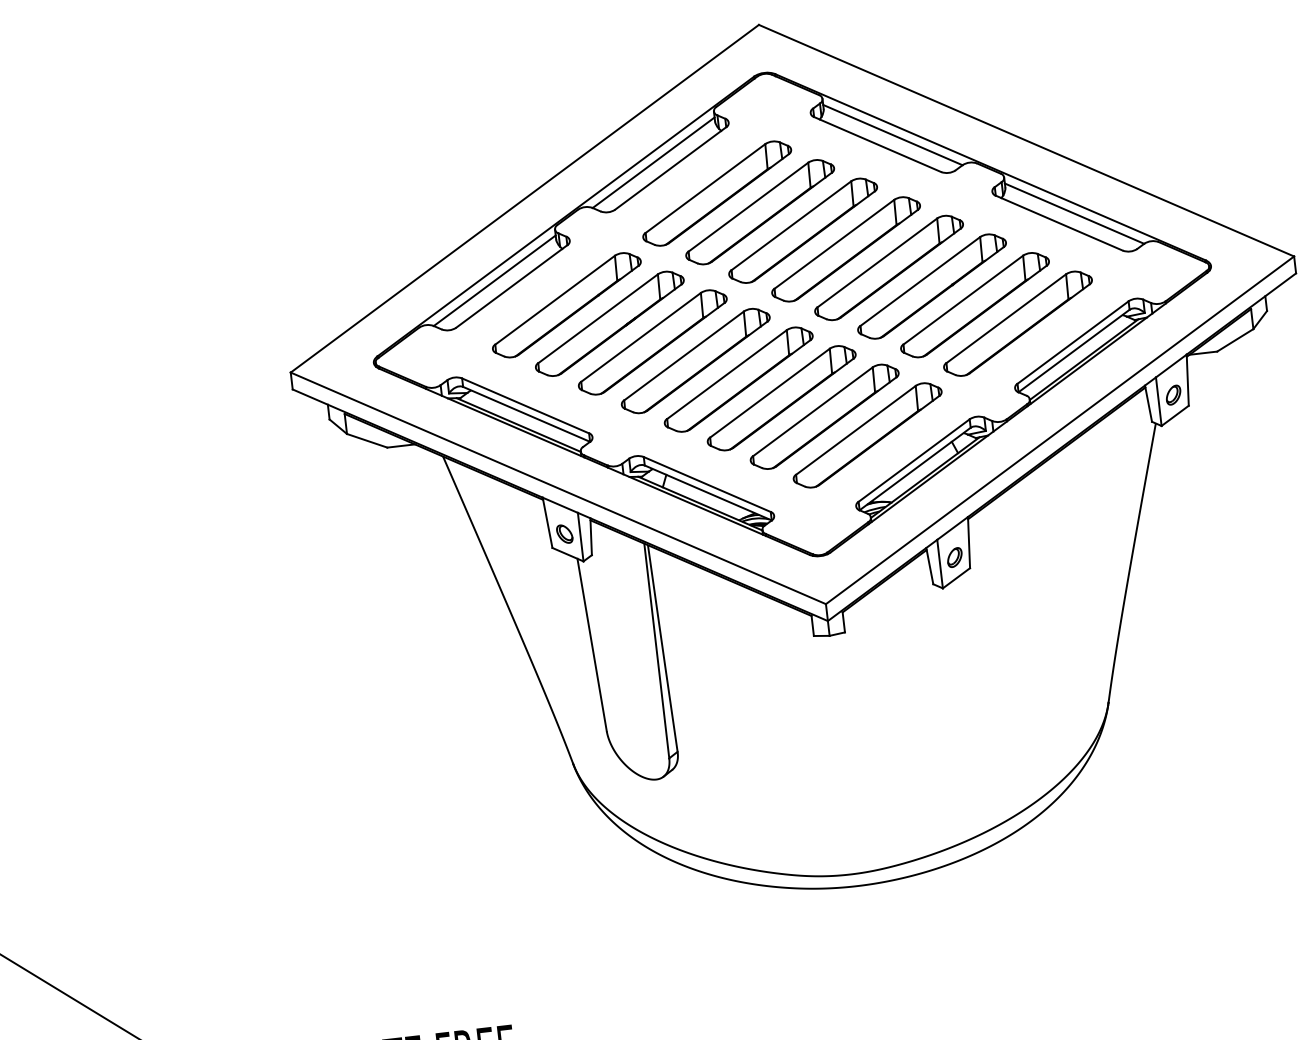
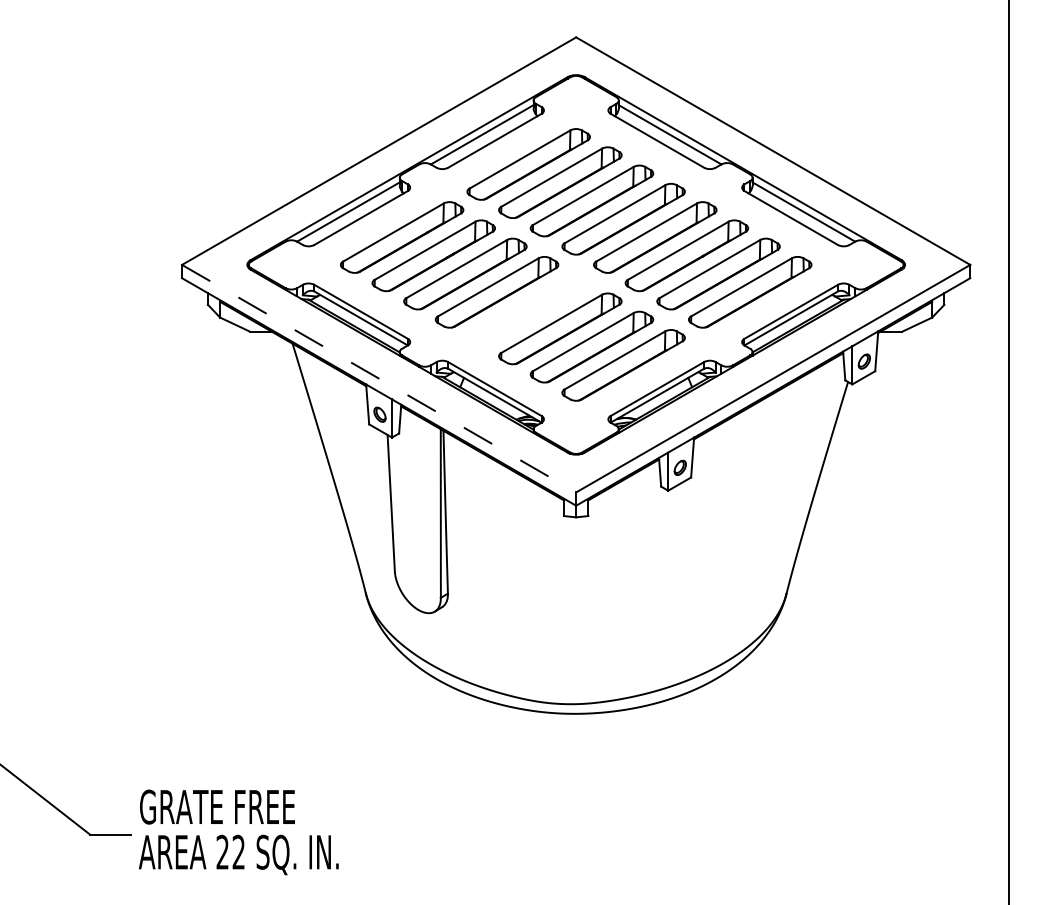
part: (738, 379) -> (528, 310), removed
line: (558, 488) -> (379, 378), solid -> dashed

